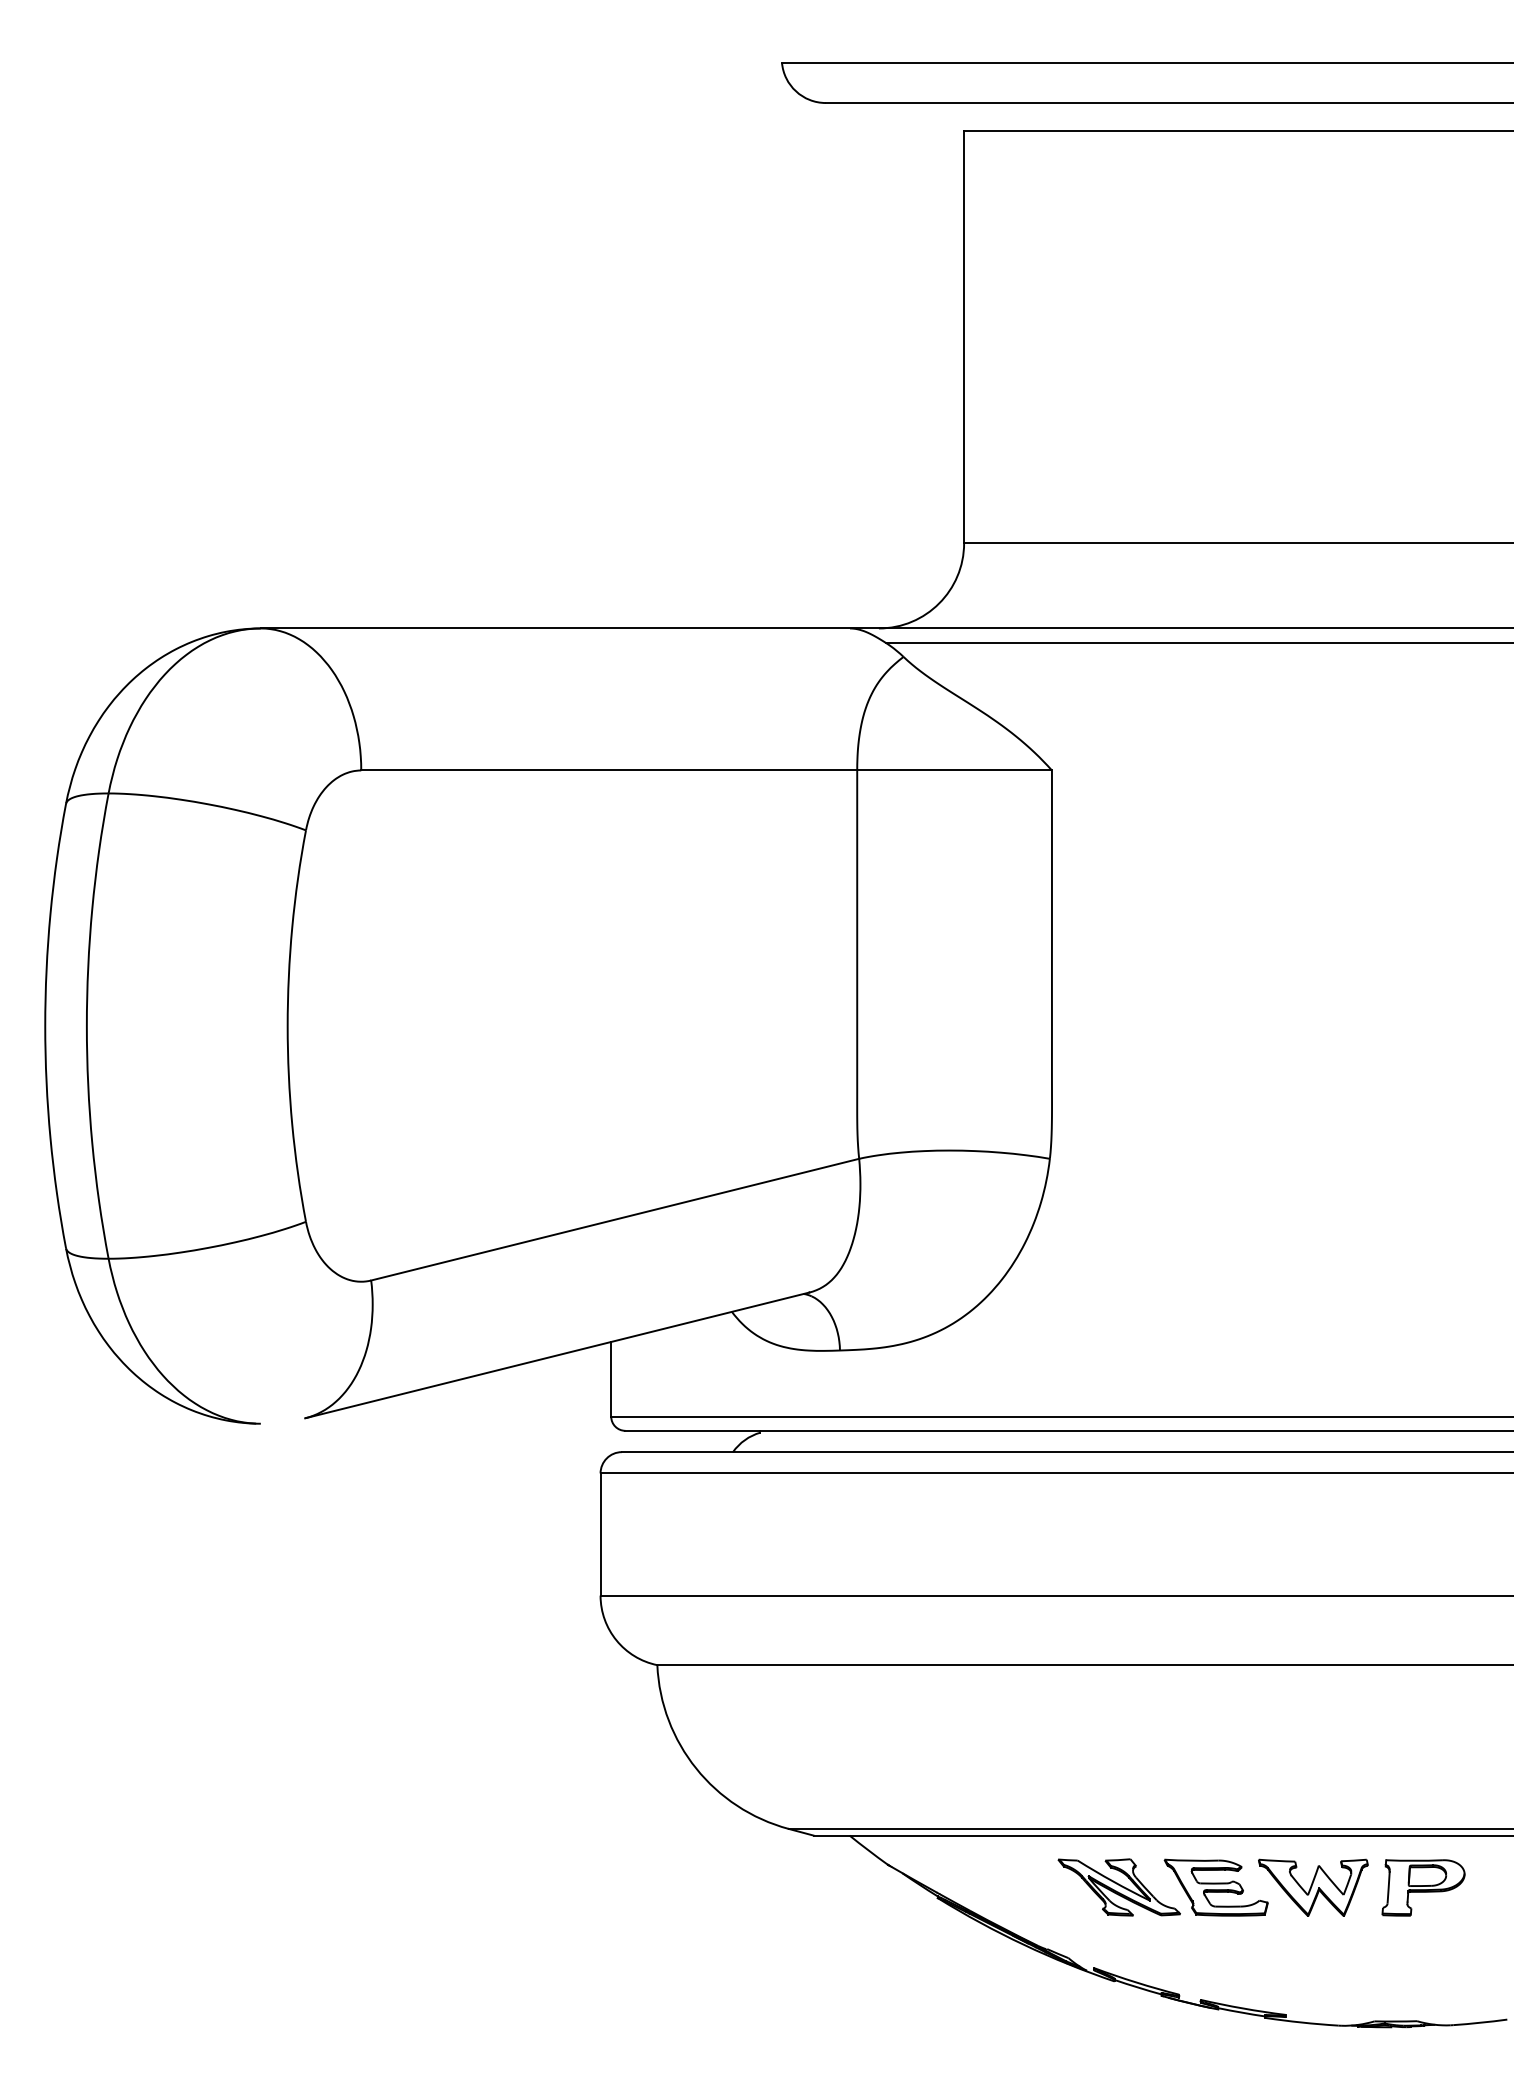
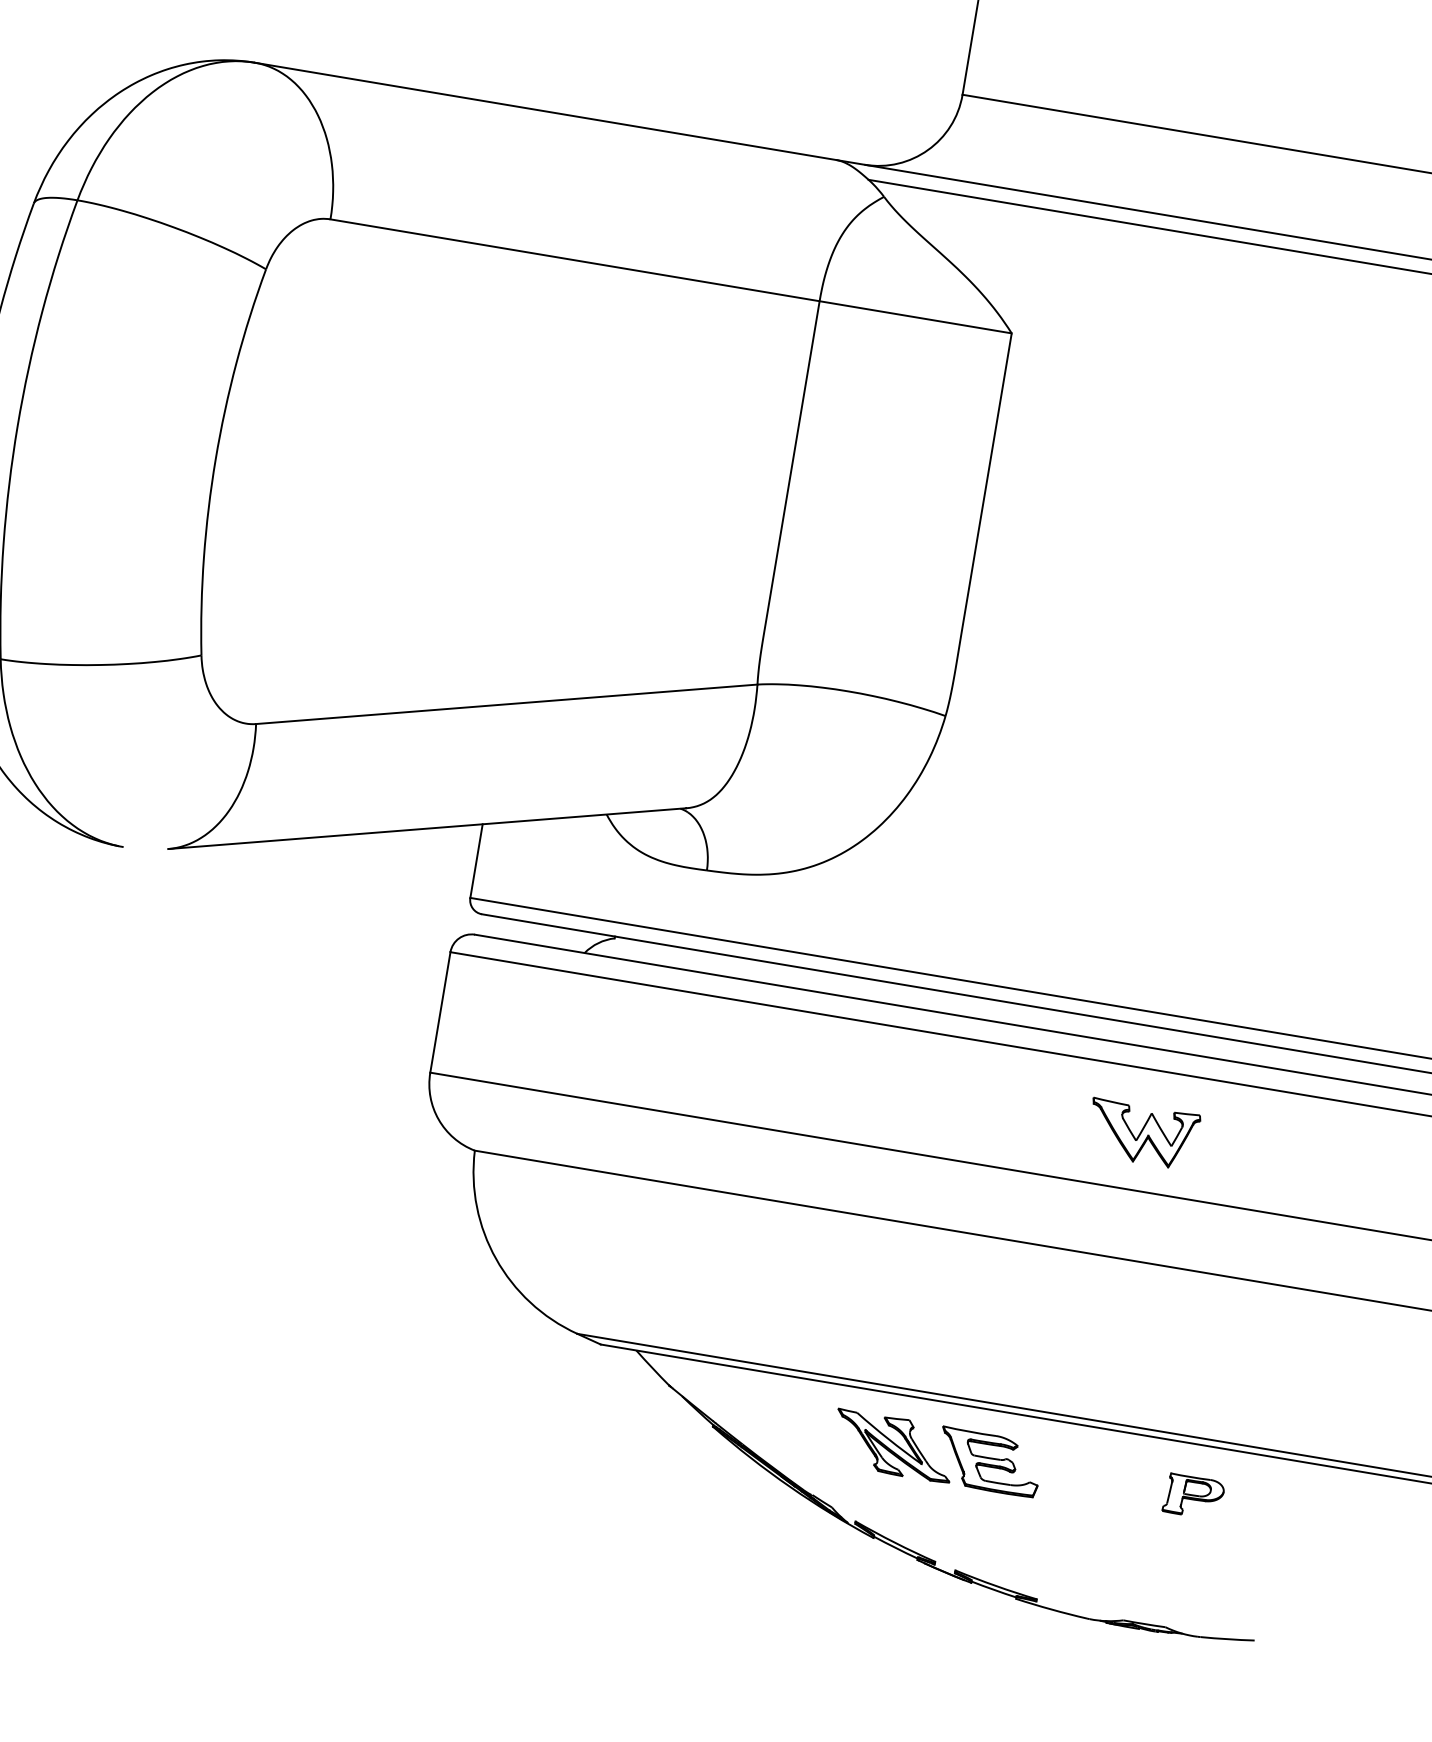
part: (1313, 1887) -> (1142, 1134), moved
part: (1423, 1887) -> (1193, 1496), size x0.7

